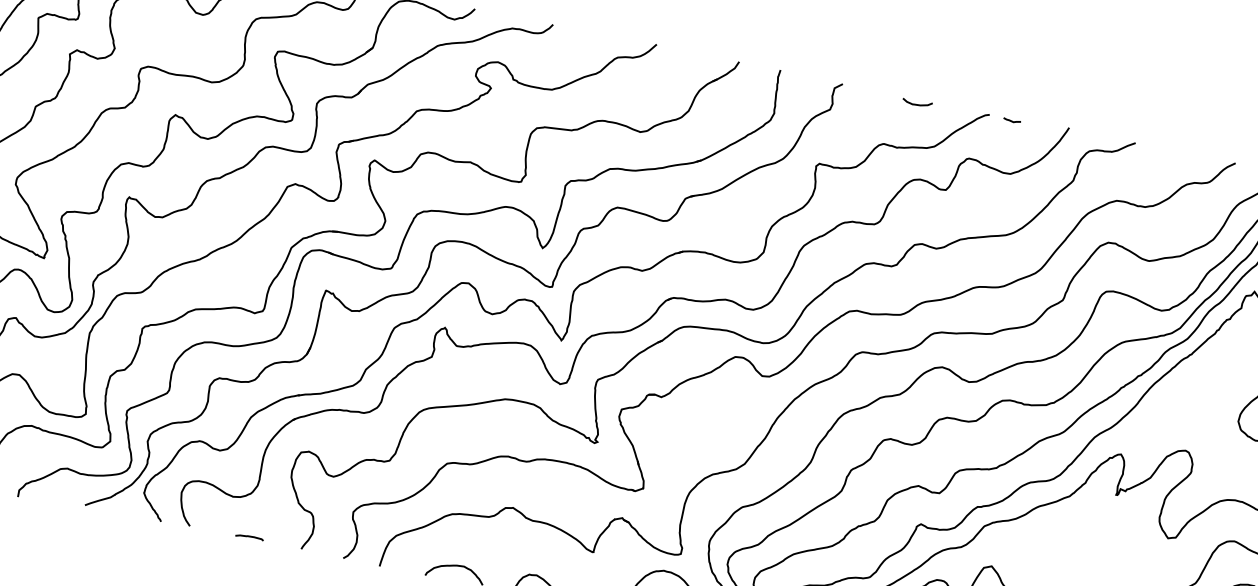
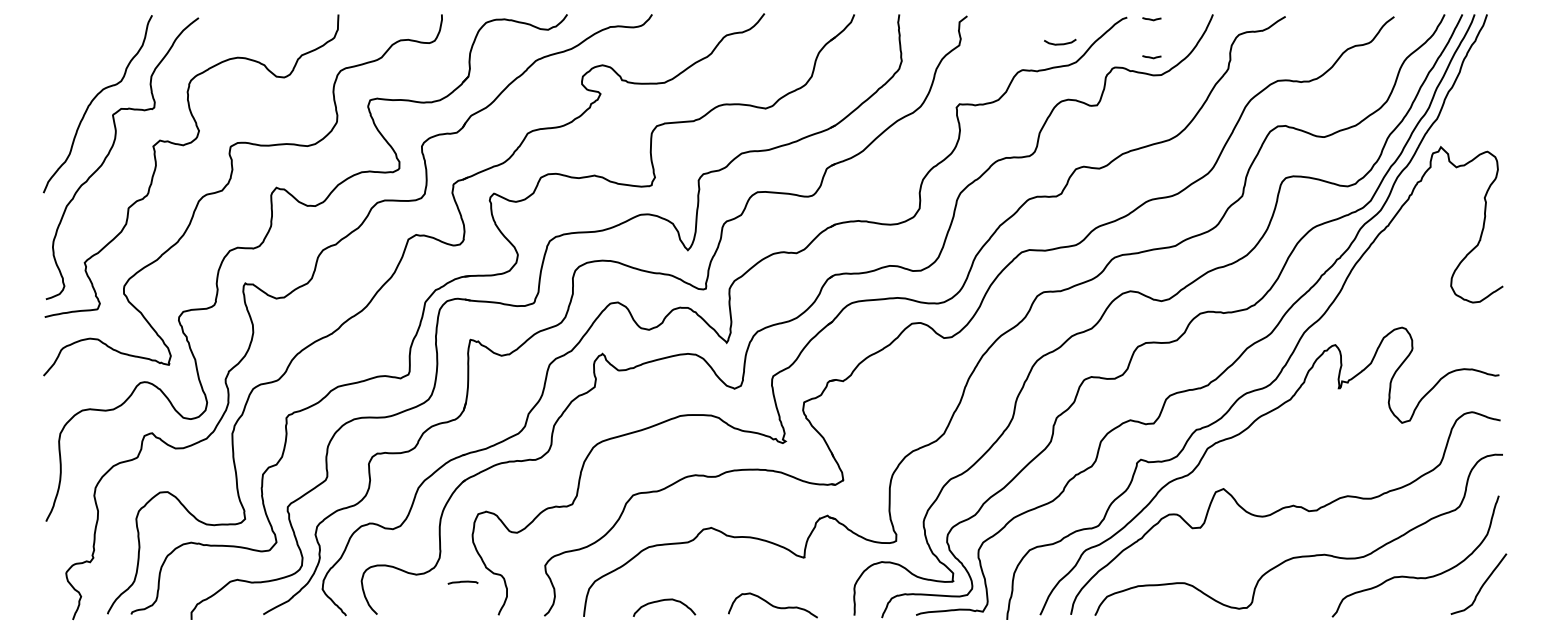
curve: (917, 104) -> (1060, 43), moved
curve: (1004, 156) -> (1151, 57), added
curve: (249, 537) -> (462, 582), moved

